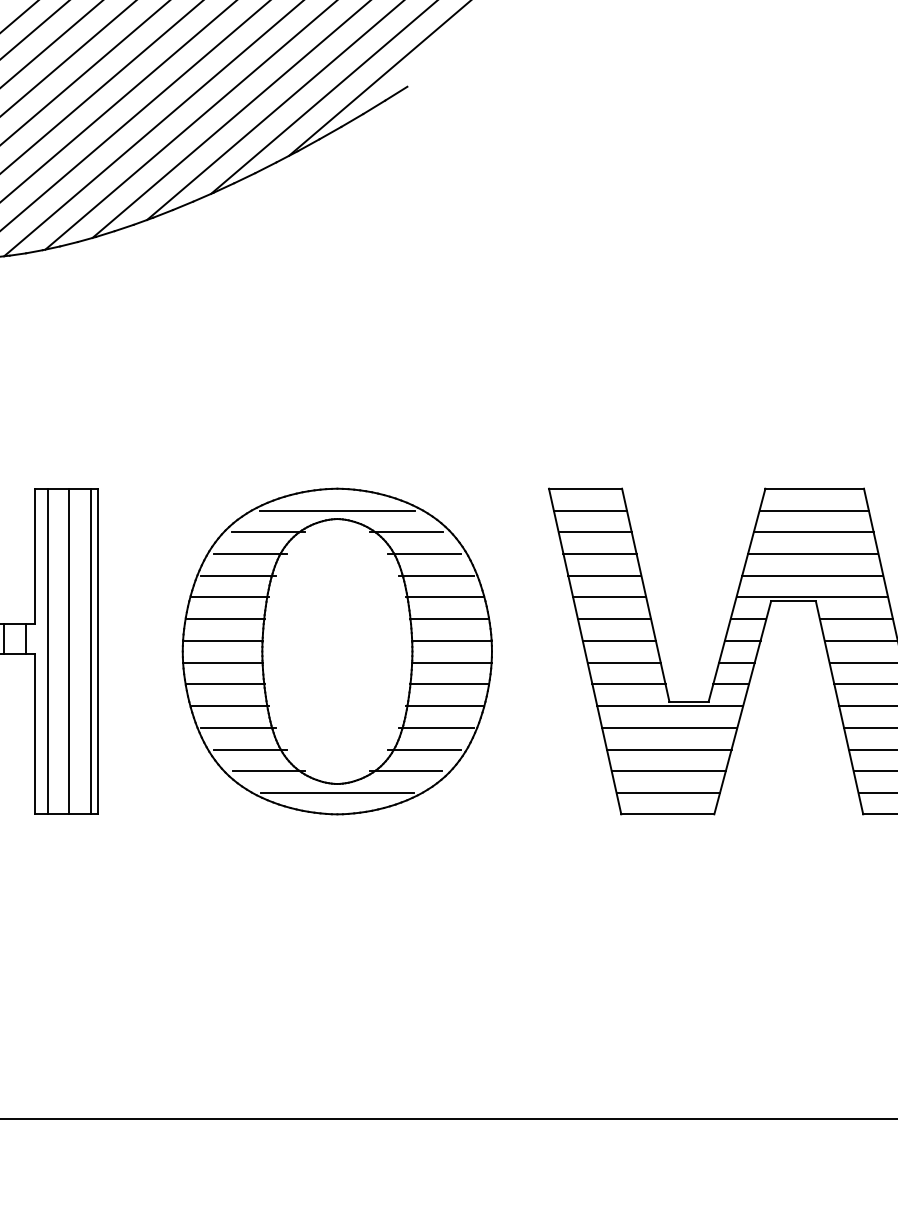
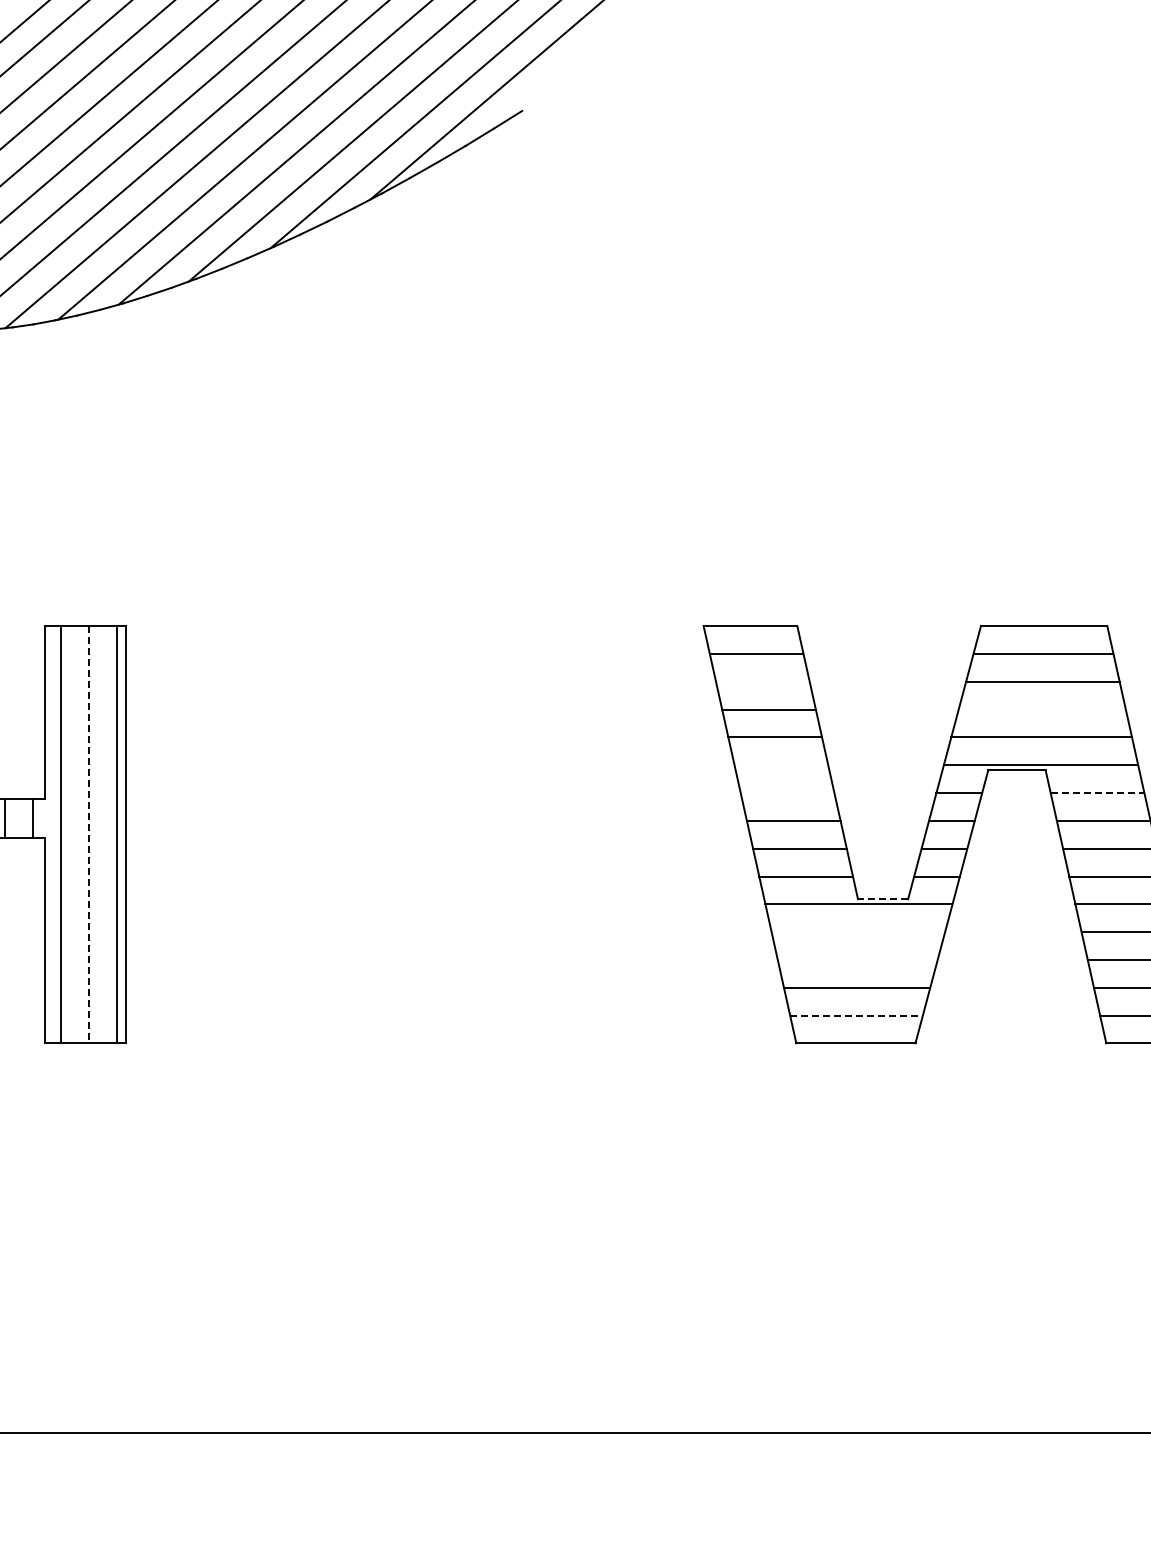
line: (594, 532) -> (762, 681), removed
line: (812, 553) -> (1041, 709), removed
line: (609, 597) -> (781, 765), removed
line: (614, 619) -> (787, 793), removed
line: (856, 619) -> (1097, 793), solid -> dashed
line: (68, 651) -> (88, 834), solid -> dashed
part: (337, 651) -> (432, 834), removed
line: (688, 702) -> (882, 899), solid -> dashed
line: (669, 727) -> (858, 932), removed
line: (669, 749) -> (857, 960), removed
line: (669, 792) -> (857, 1015), solid -> dashed

